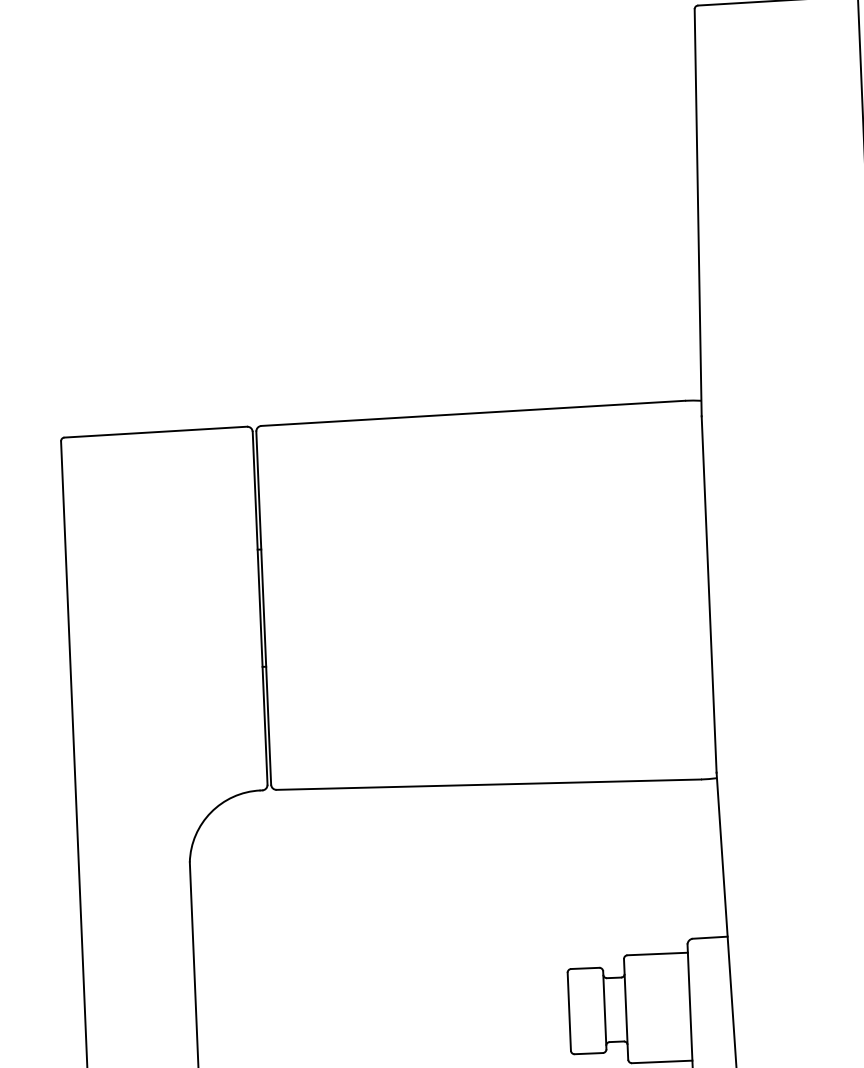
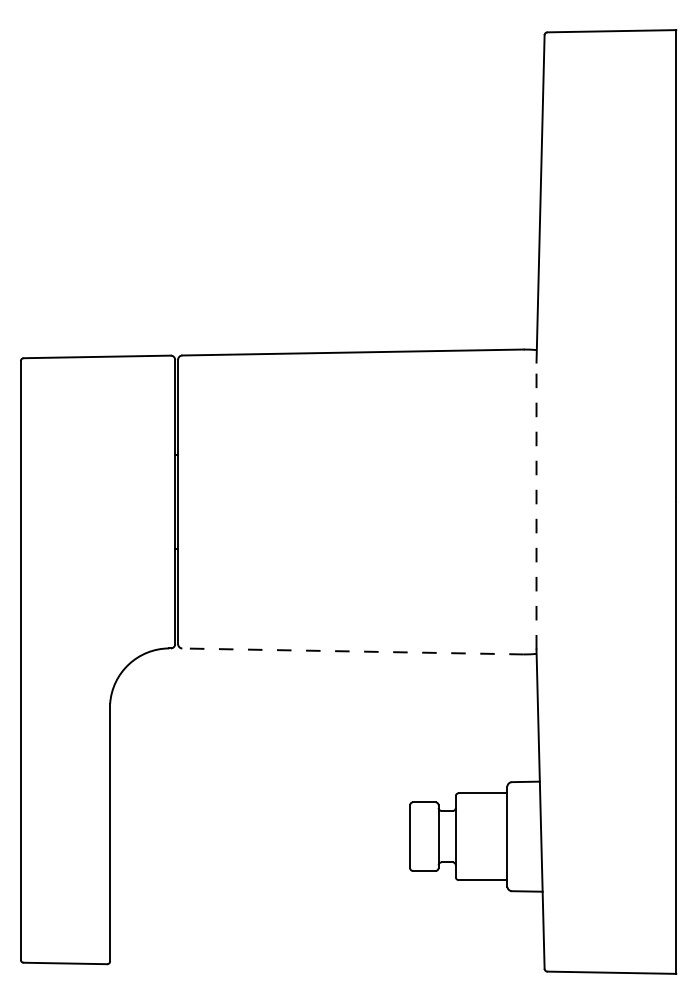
line: (709, 593) -> (536, 505), solid -> dashed
line: (489, 784) -> (353, 651), solid -> dashed

